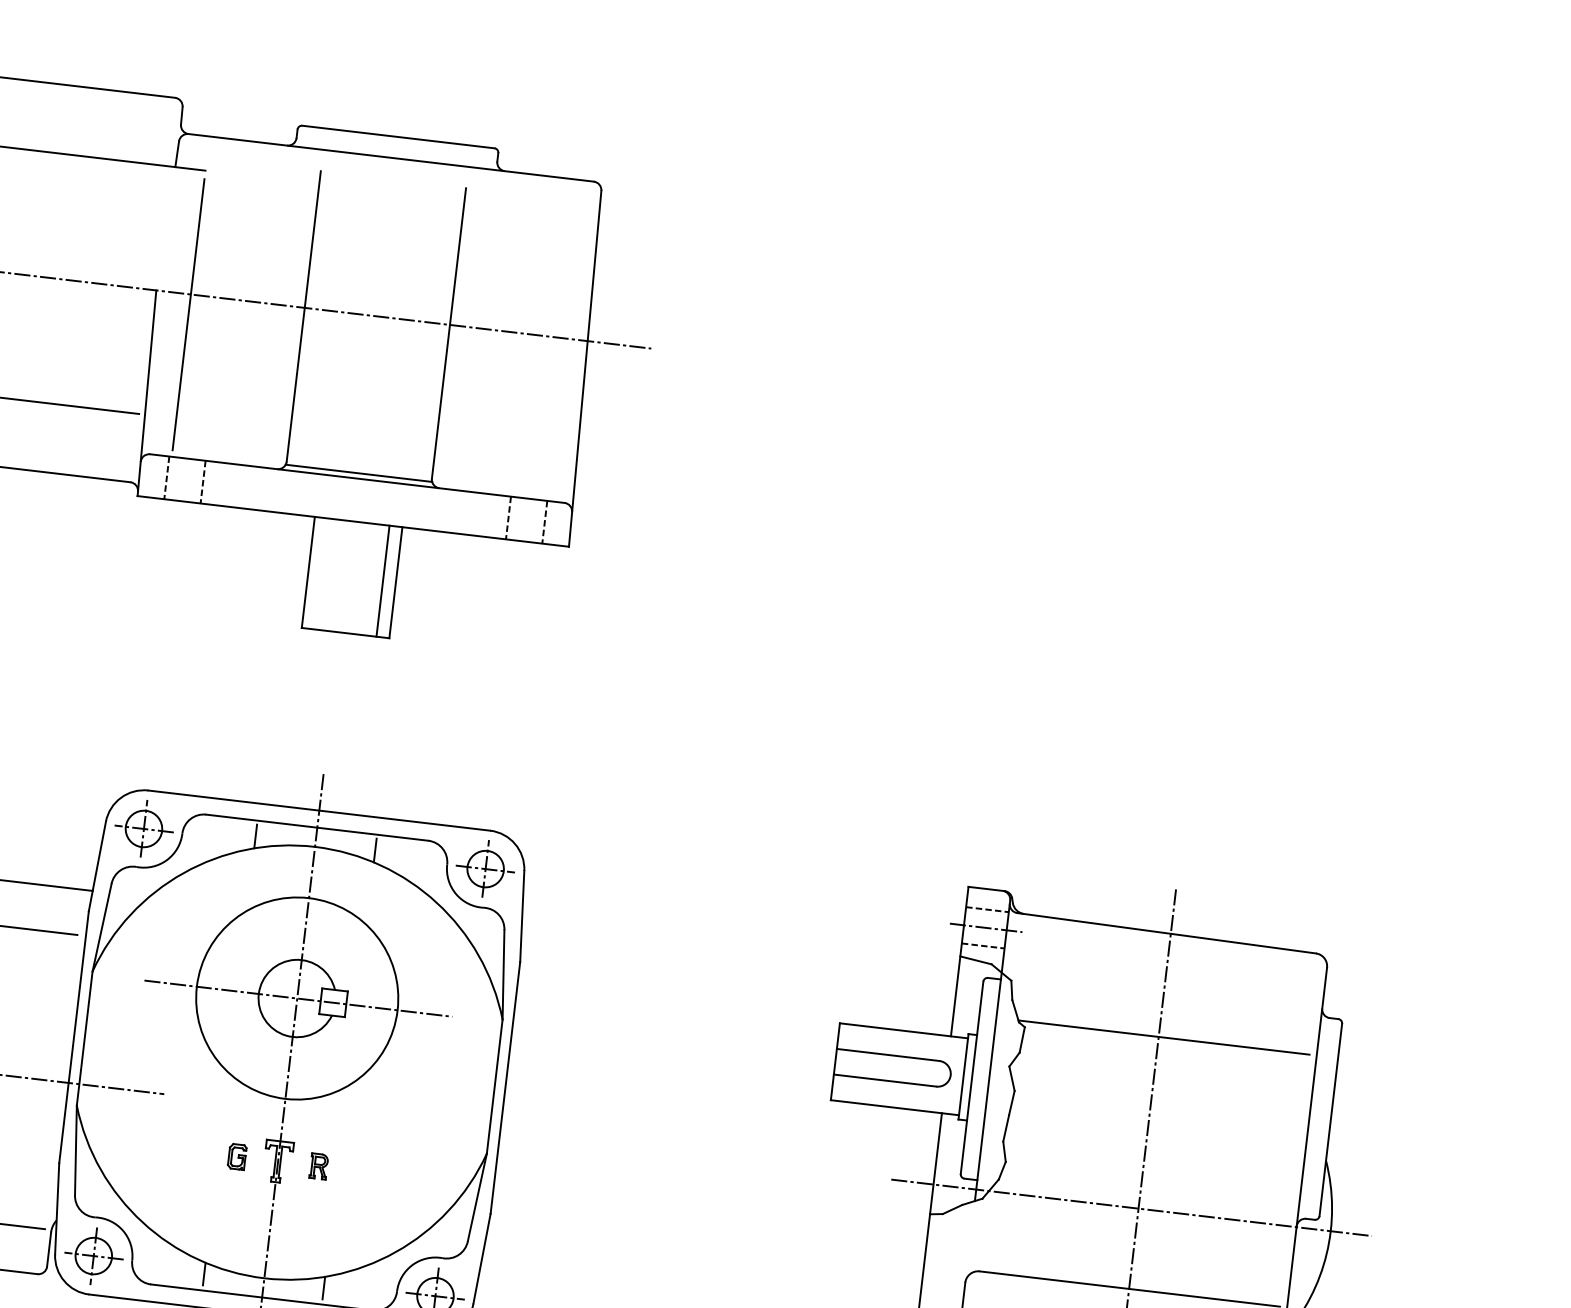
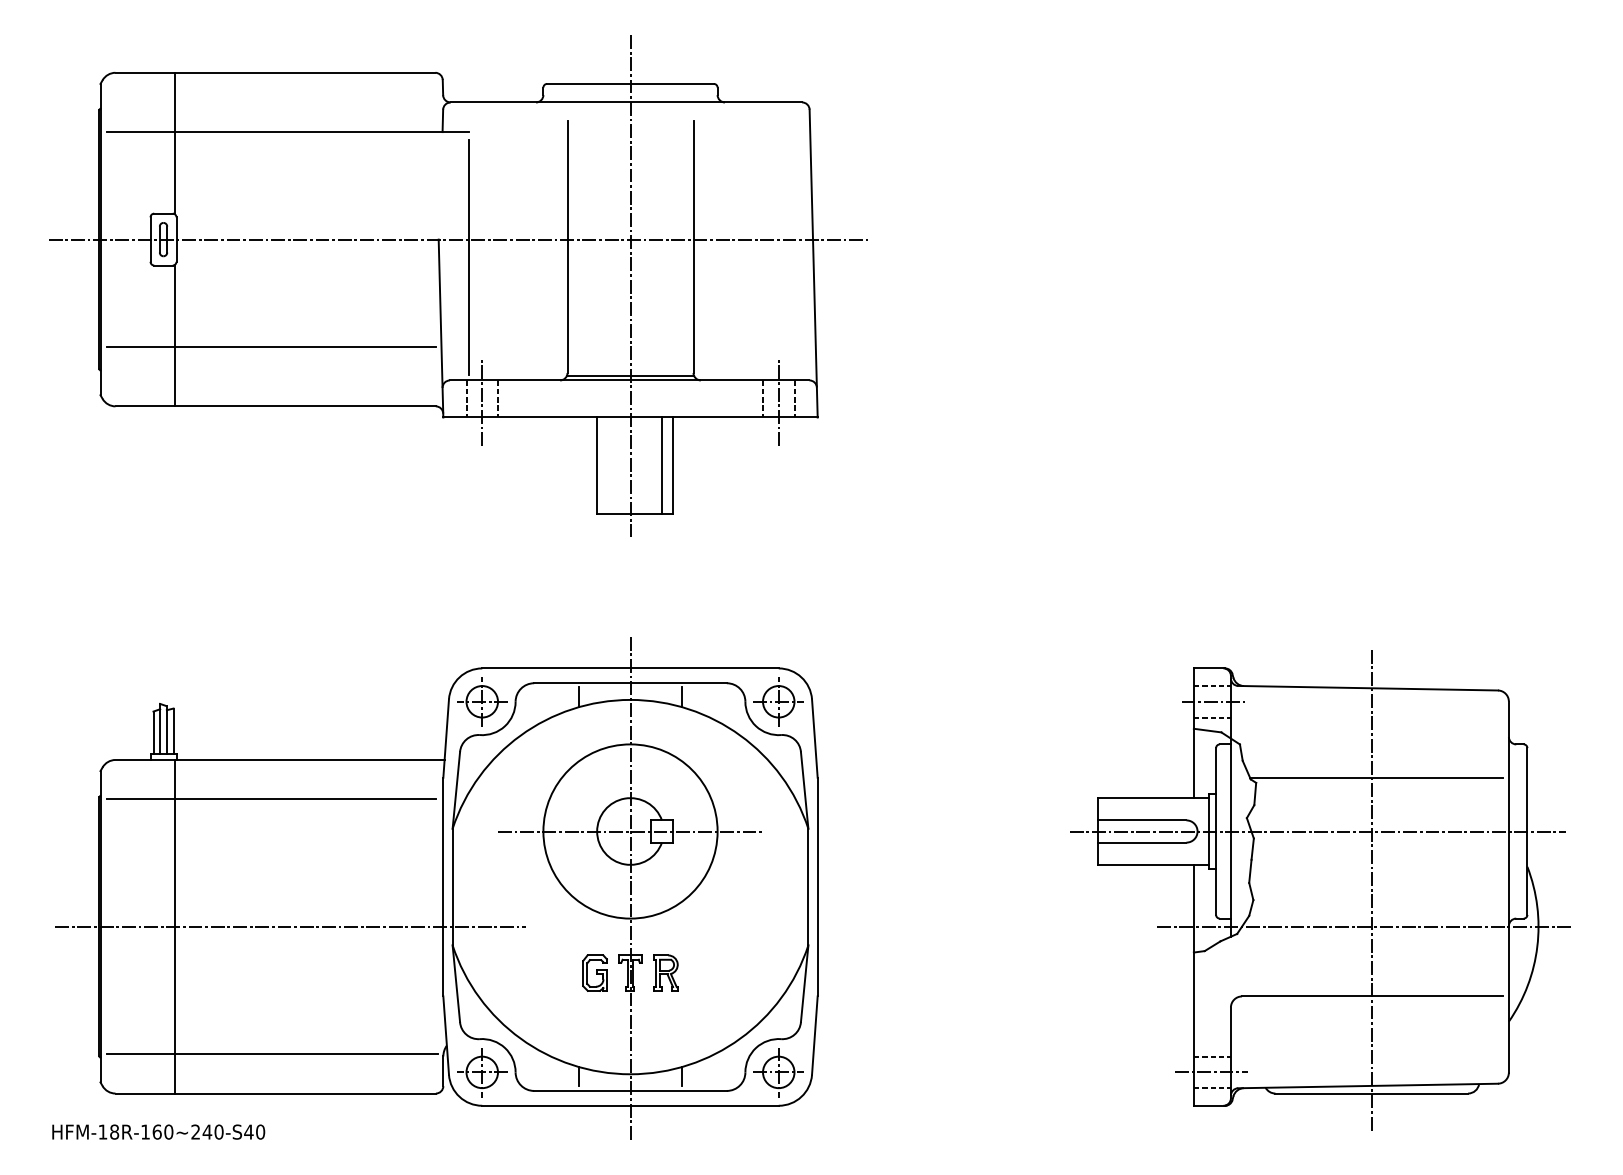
line: (371, 370) -> (630, 286), added
line: (184, 482) -> (482, 401), added
line: (526, 523) -> (778, 401), added
line: (1088, 1091) -> (1317, 831), added
part: (236, 1156) -> (594, 972), size x1.67
part: (318, 1165) -> (665, 972), size x1.67

